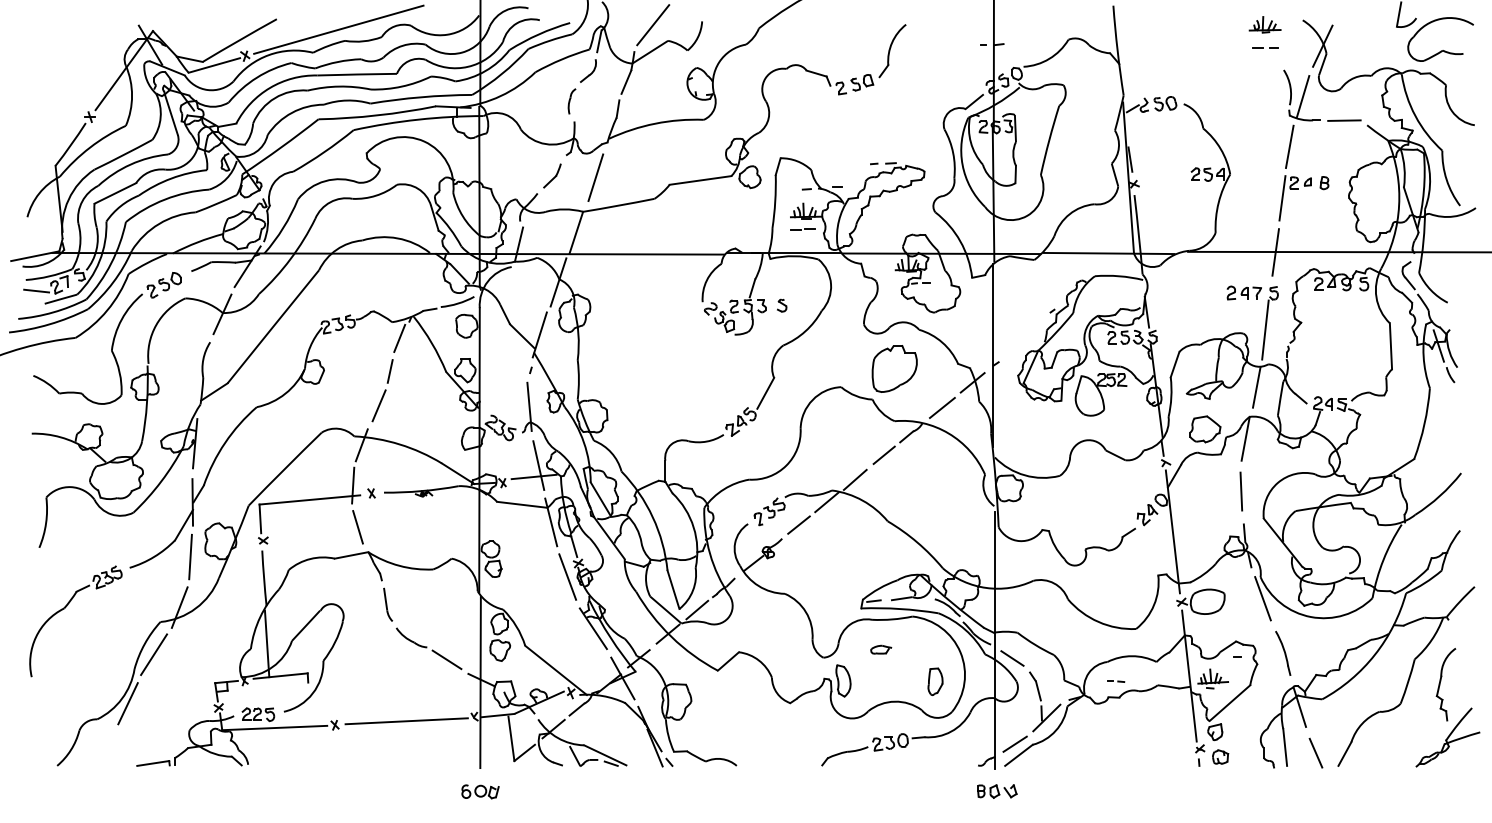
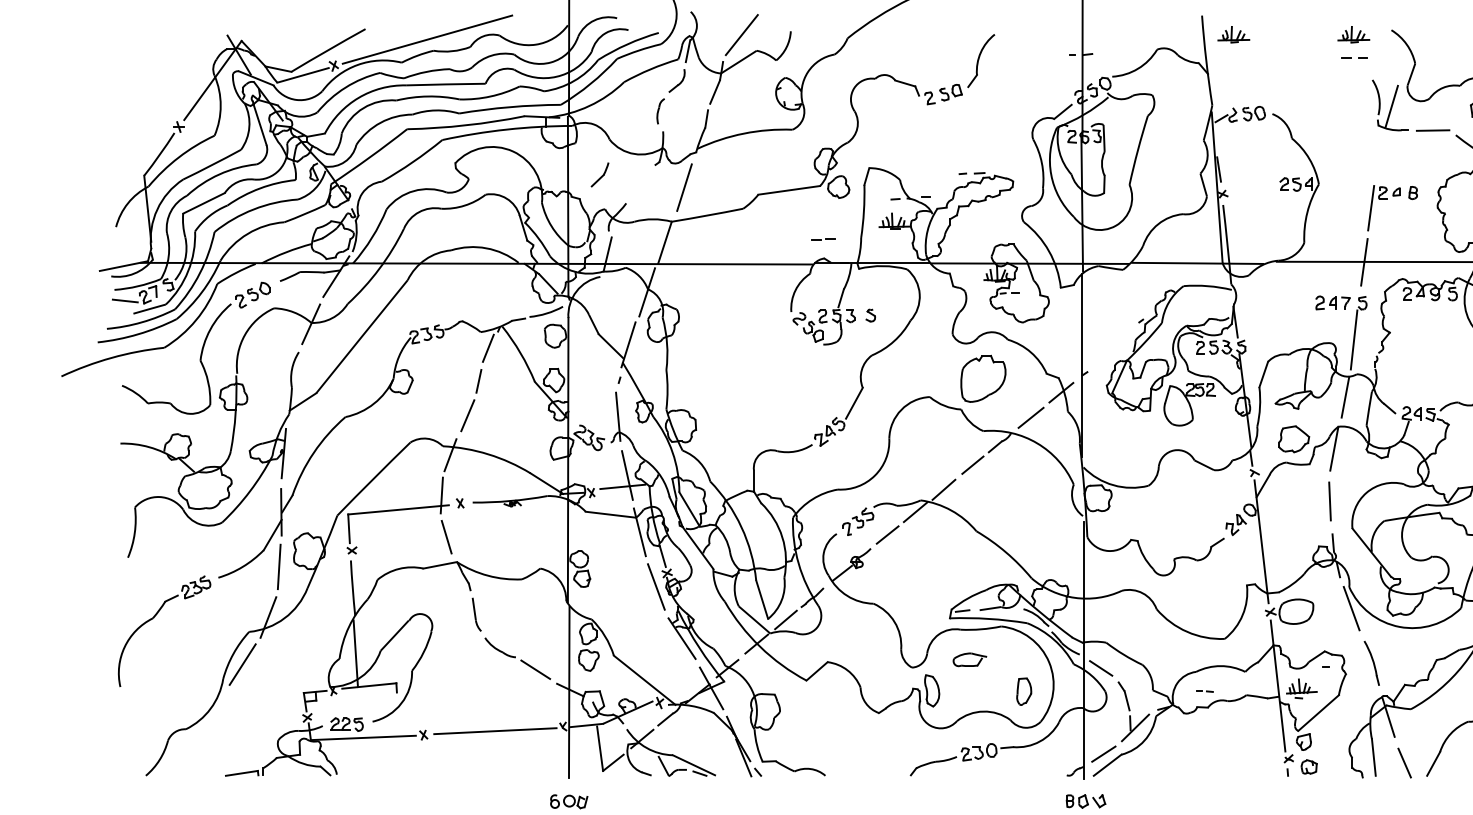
part: (1144, 24) -> (1233, 34), added
line: (1322, 45) -> (1411, 55), removed
line: (1289, 146) -> (1378, 156), removed
part: (552, 175) -> (600, 174), moved
line: (801, 229) -> (822, 239), moved
part: (881, 649) -> (970, 659), size x1.6
line: (127, 703) -> (216, 713), removed

